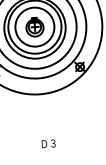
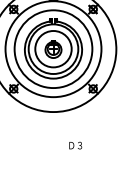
text: (48, 143) -> (75, 145), moved

